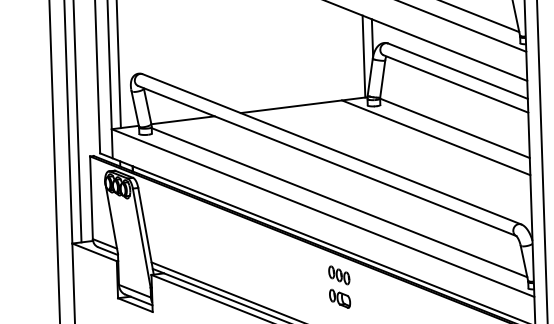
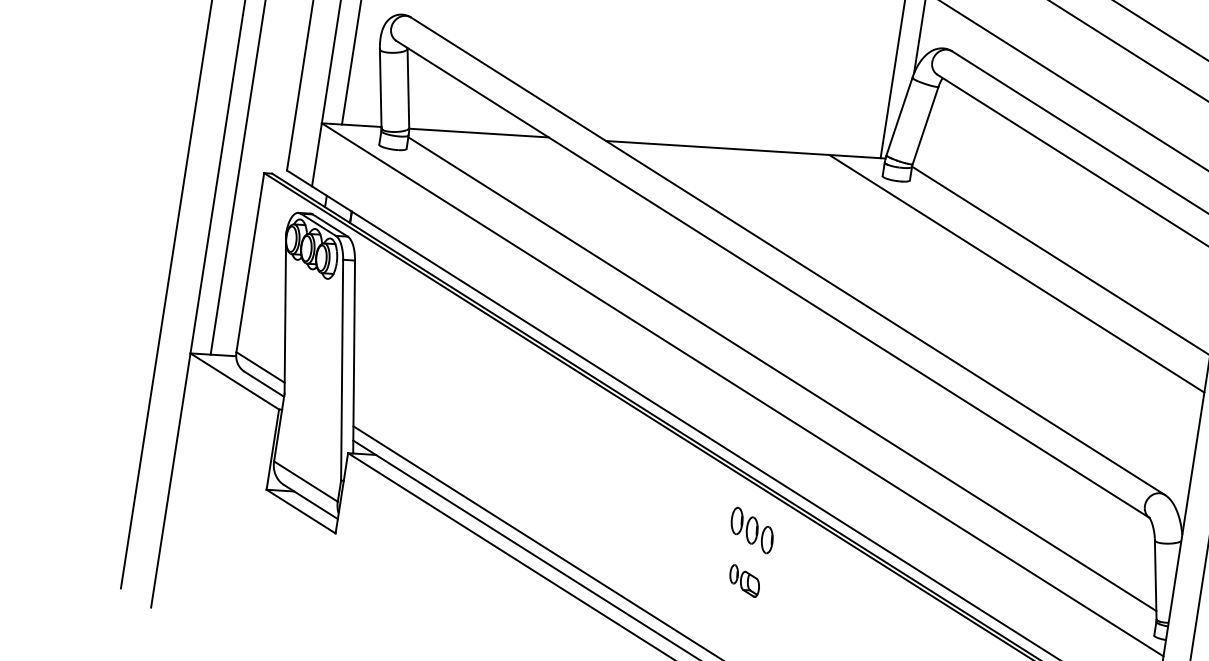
part: (340, 298) -> (745, 580), size x0.7

